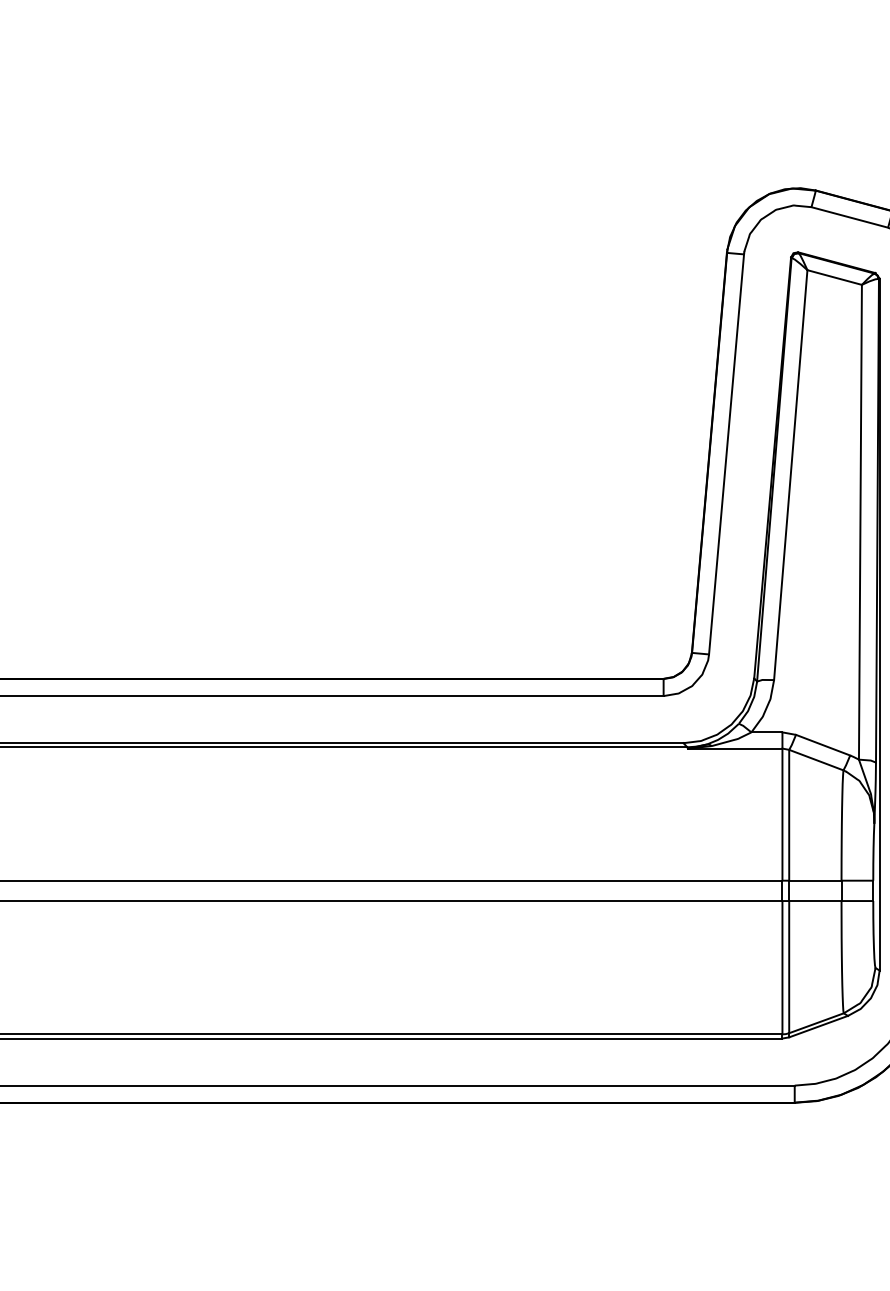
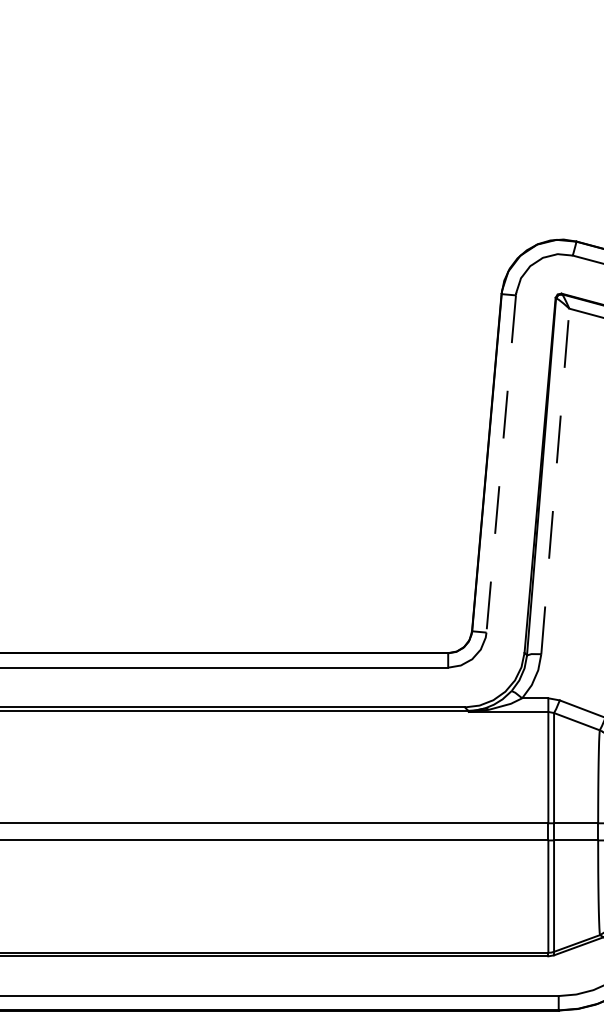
line: (726, 454) -> (501, 464), solid -> dashed
line: (790, 475) -> (555, 481), solid -> dashed

